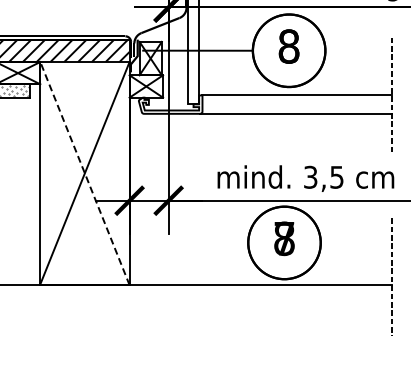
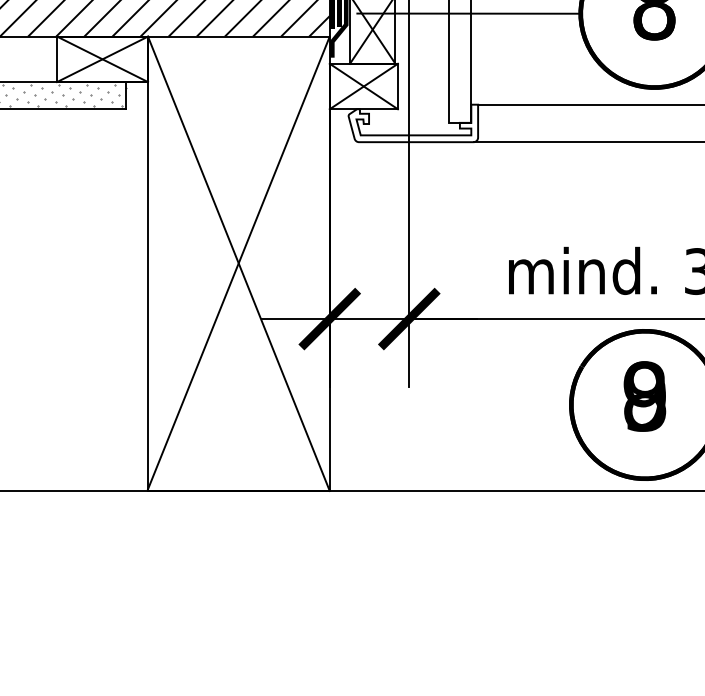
line: (84, 173) -> (237, 263), dashed -> solid
text: (284, 238) -> (645, 395), 7 -> 9

